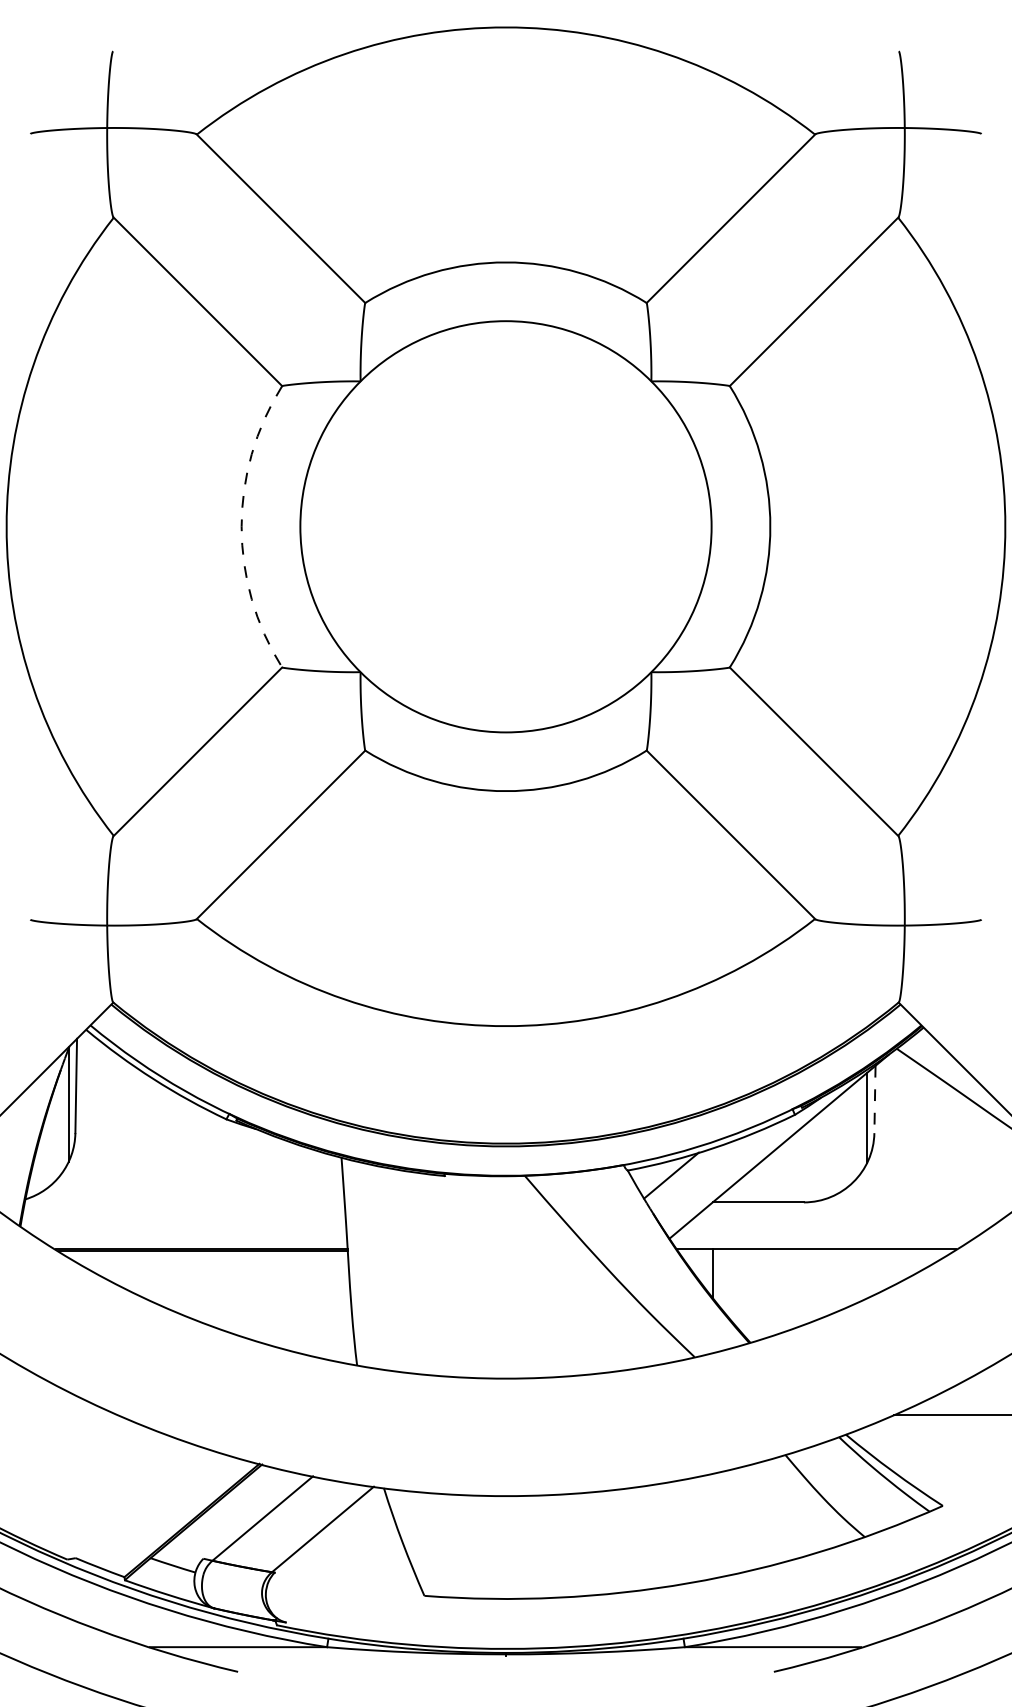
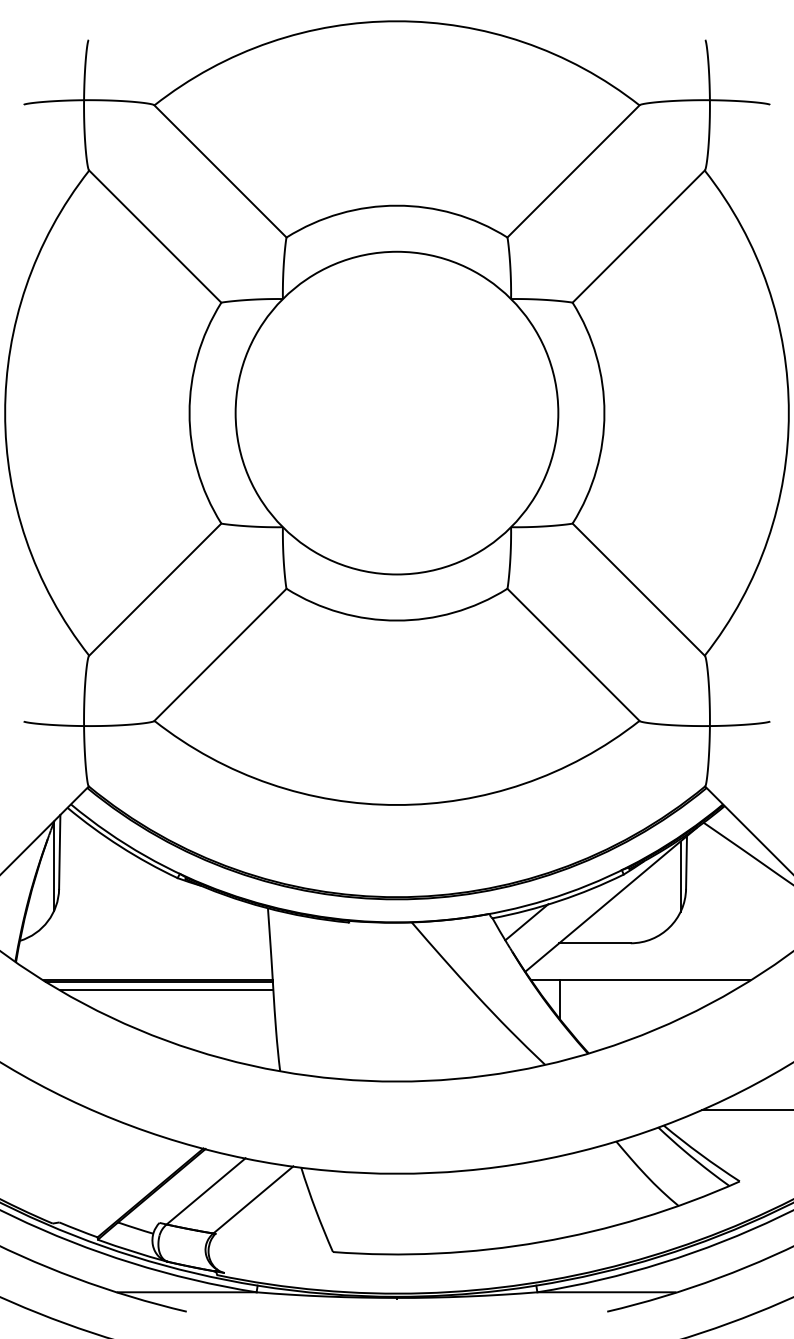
arc: (241, 526) -> (189, 412), dashed -> solid
line: (874, 1099) -> (686, 862), dashed -> solid
line: (211, 1261) -> (165, 989), added

